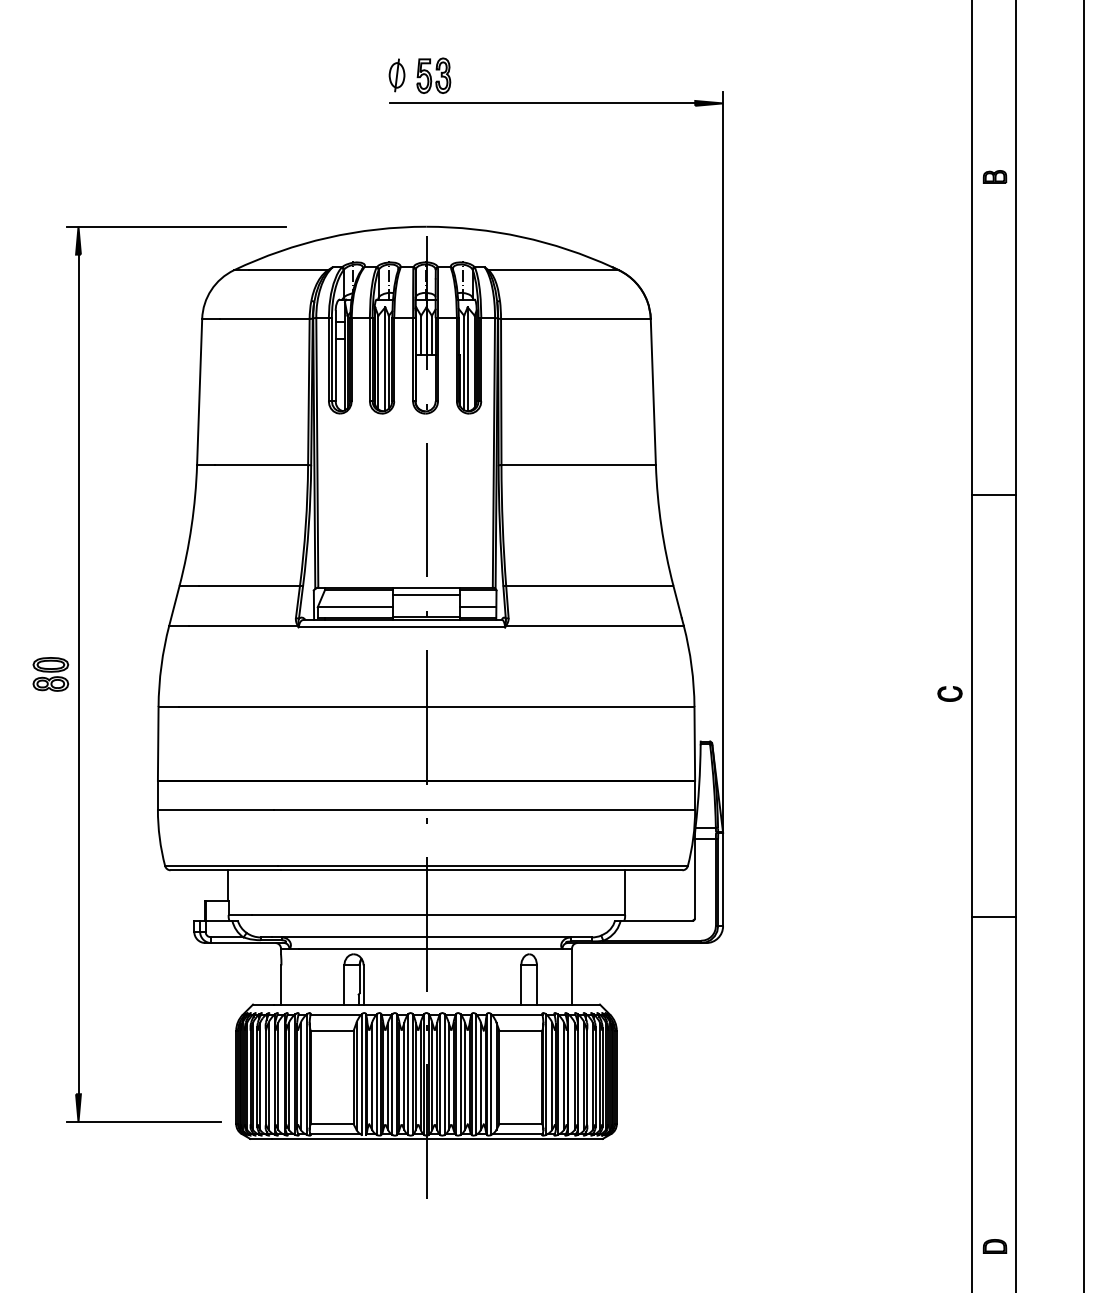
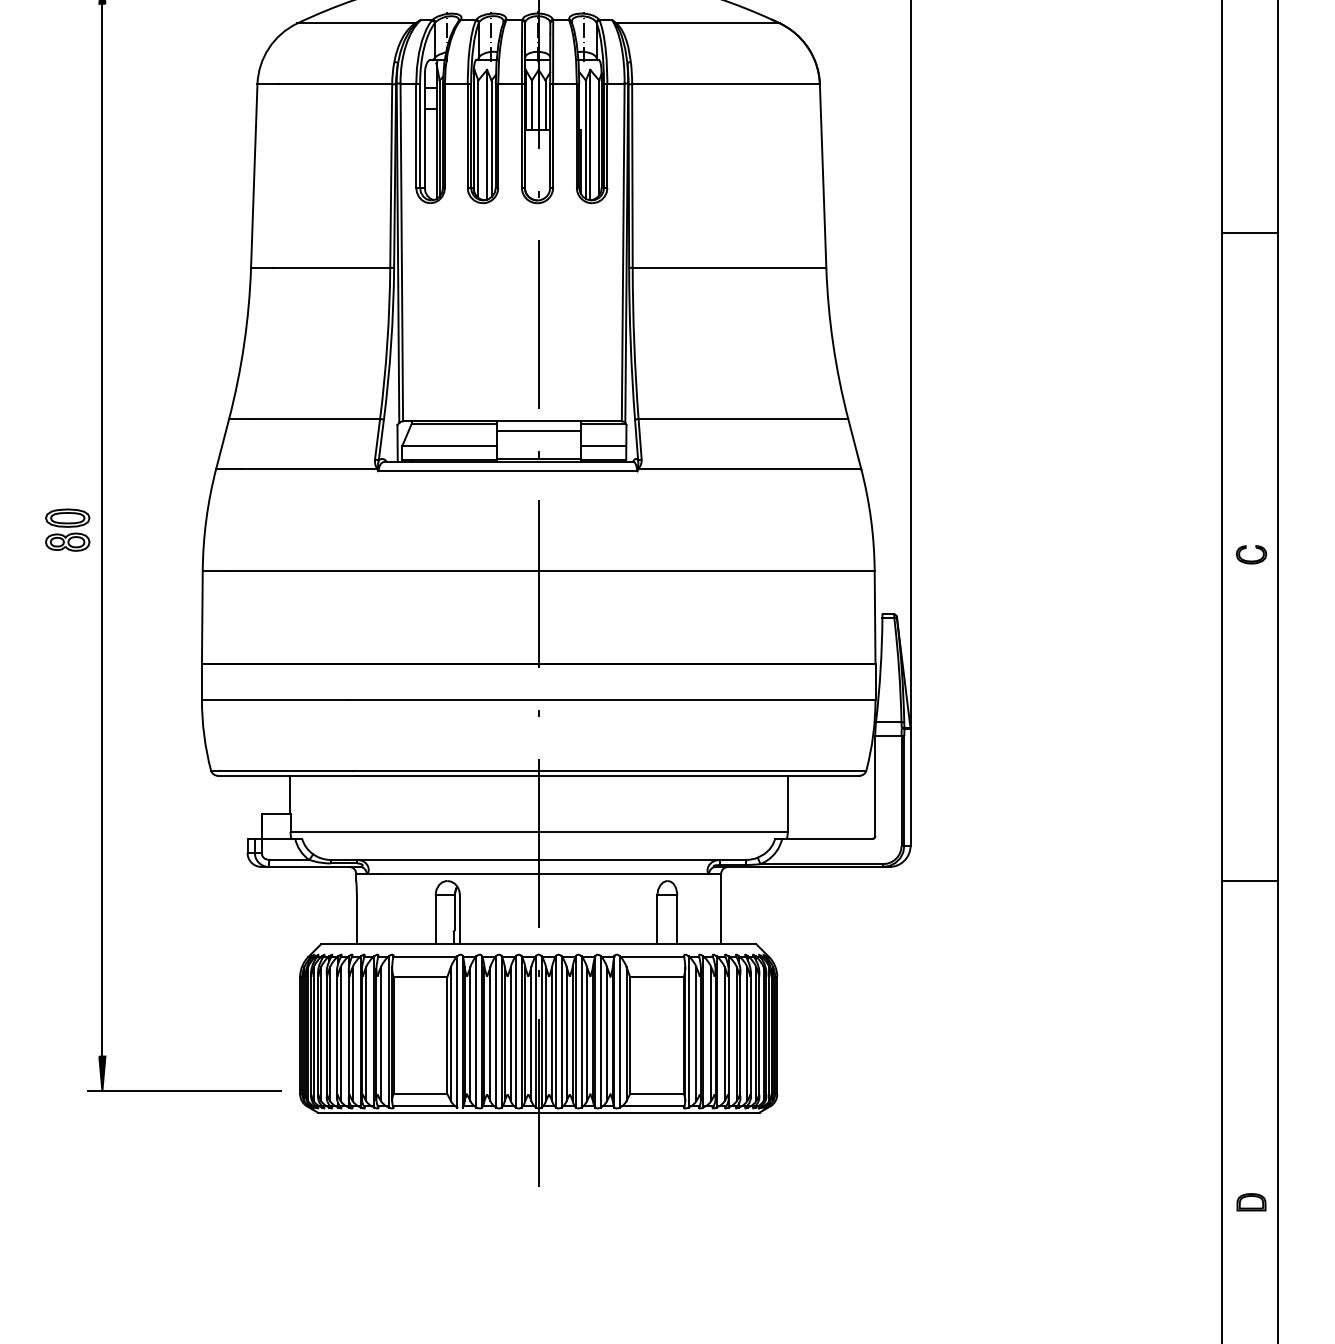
line: (993, 494) -> (1249, 233), moved
part: (949, 693) -> (1250, 554), moved
line: (993, 917) -> (1249, 881), moved
part: (994, 1246) -> (1250, 1202), moved

